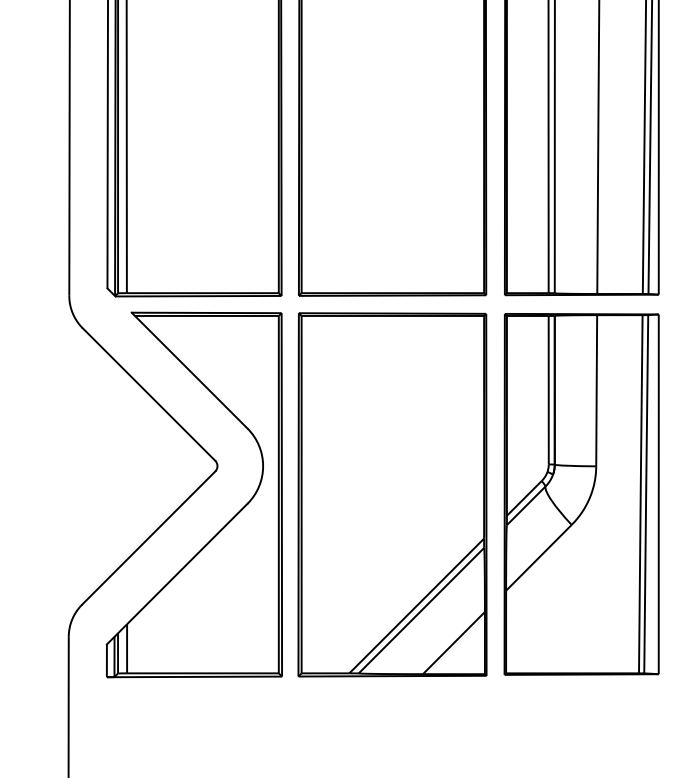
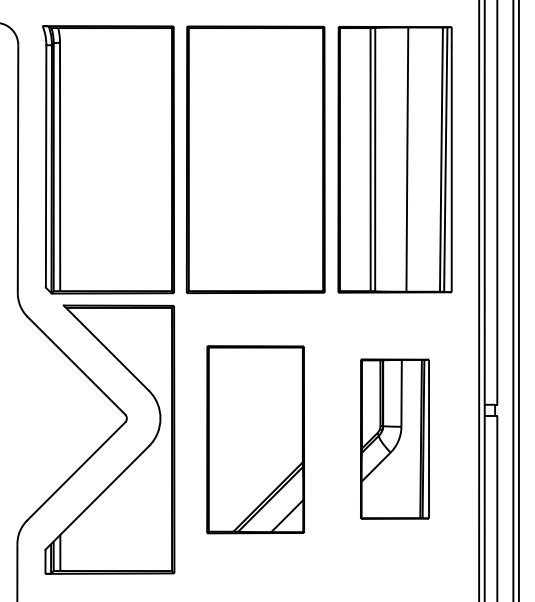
part: (581, 493) -> (394, 438), size x0.6
part: (392, 494) -> (255, 439), size x0.7

